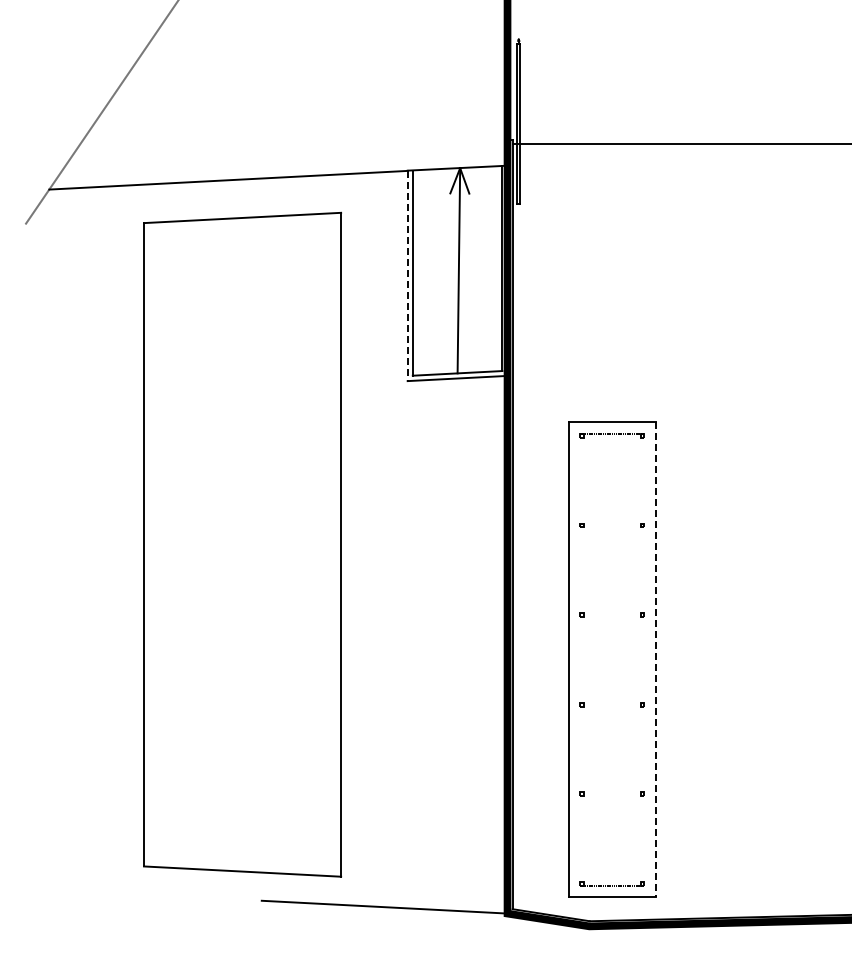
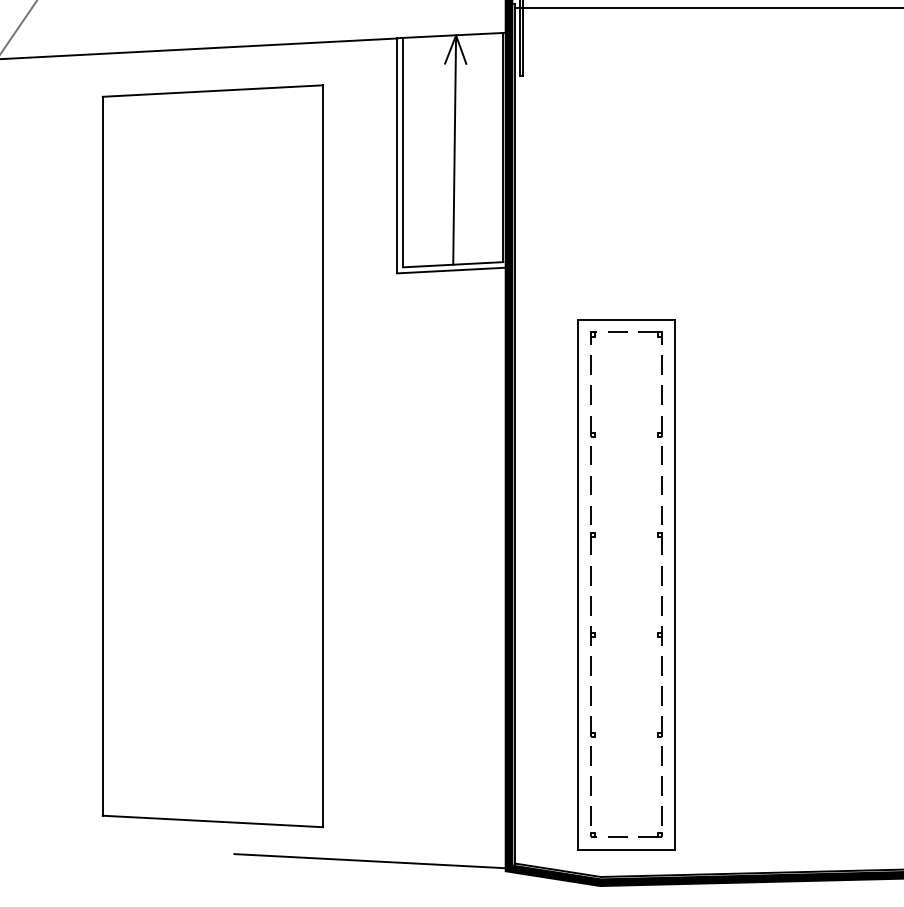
line: (407, 276) -> (397, 156), dashed -> solid
line: (580, 659) -> (590, 584), added
line: (644, 659) -> (662, 584), added
line: (656, 660) -> (675, 585), dashed -> solid

